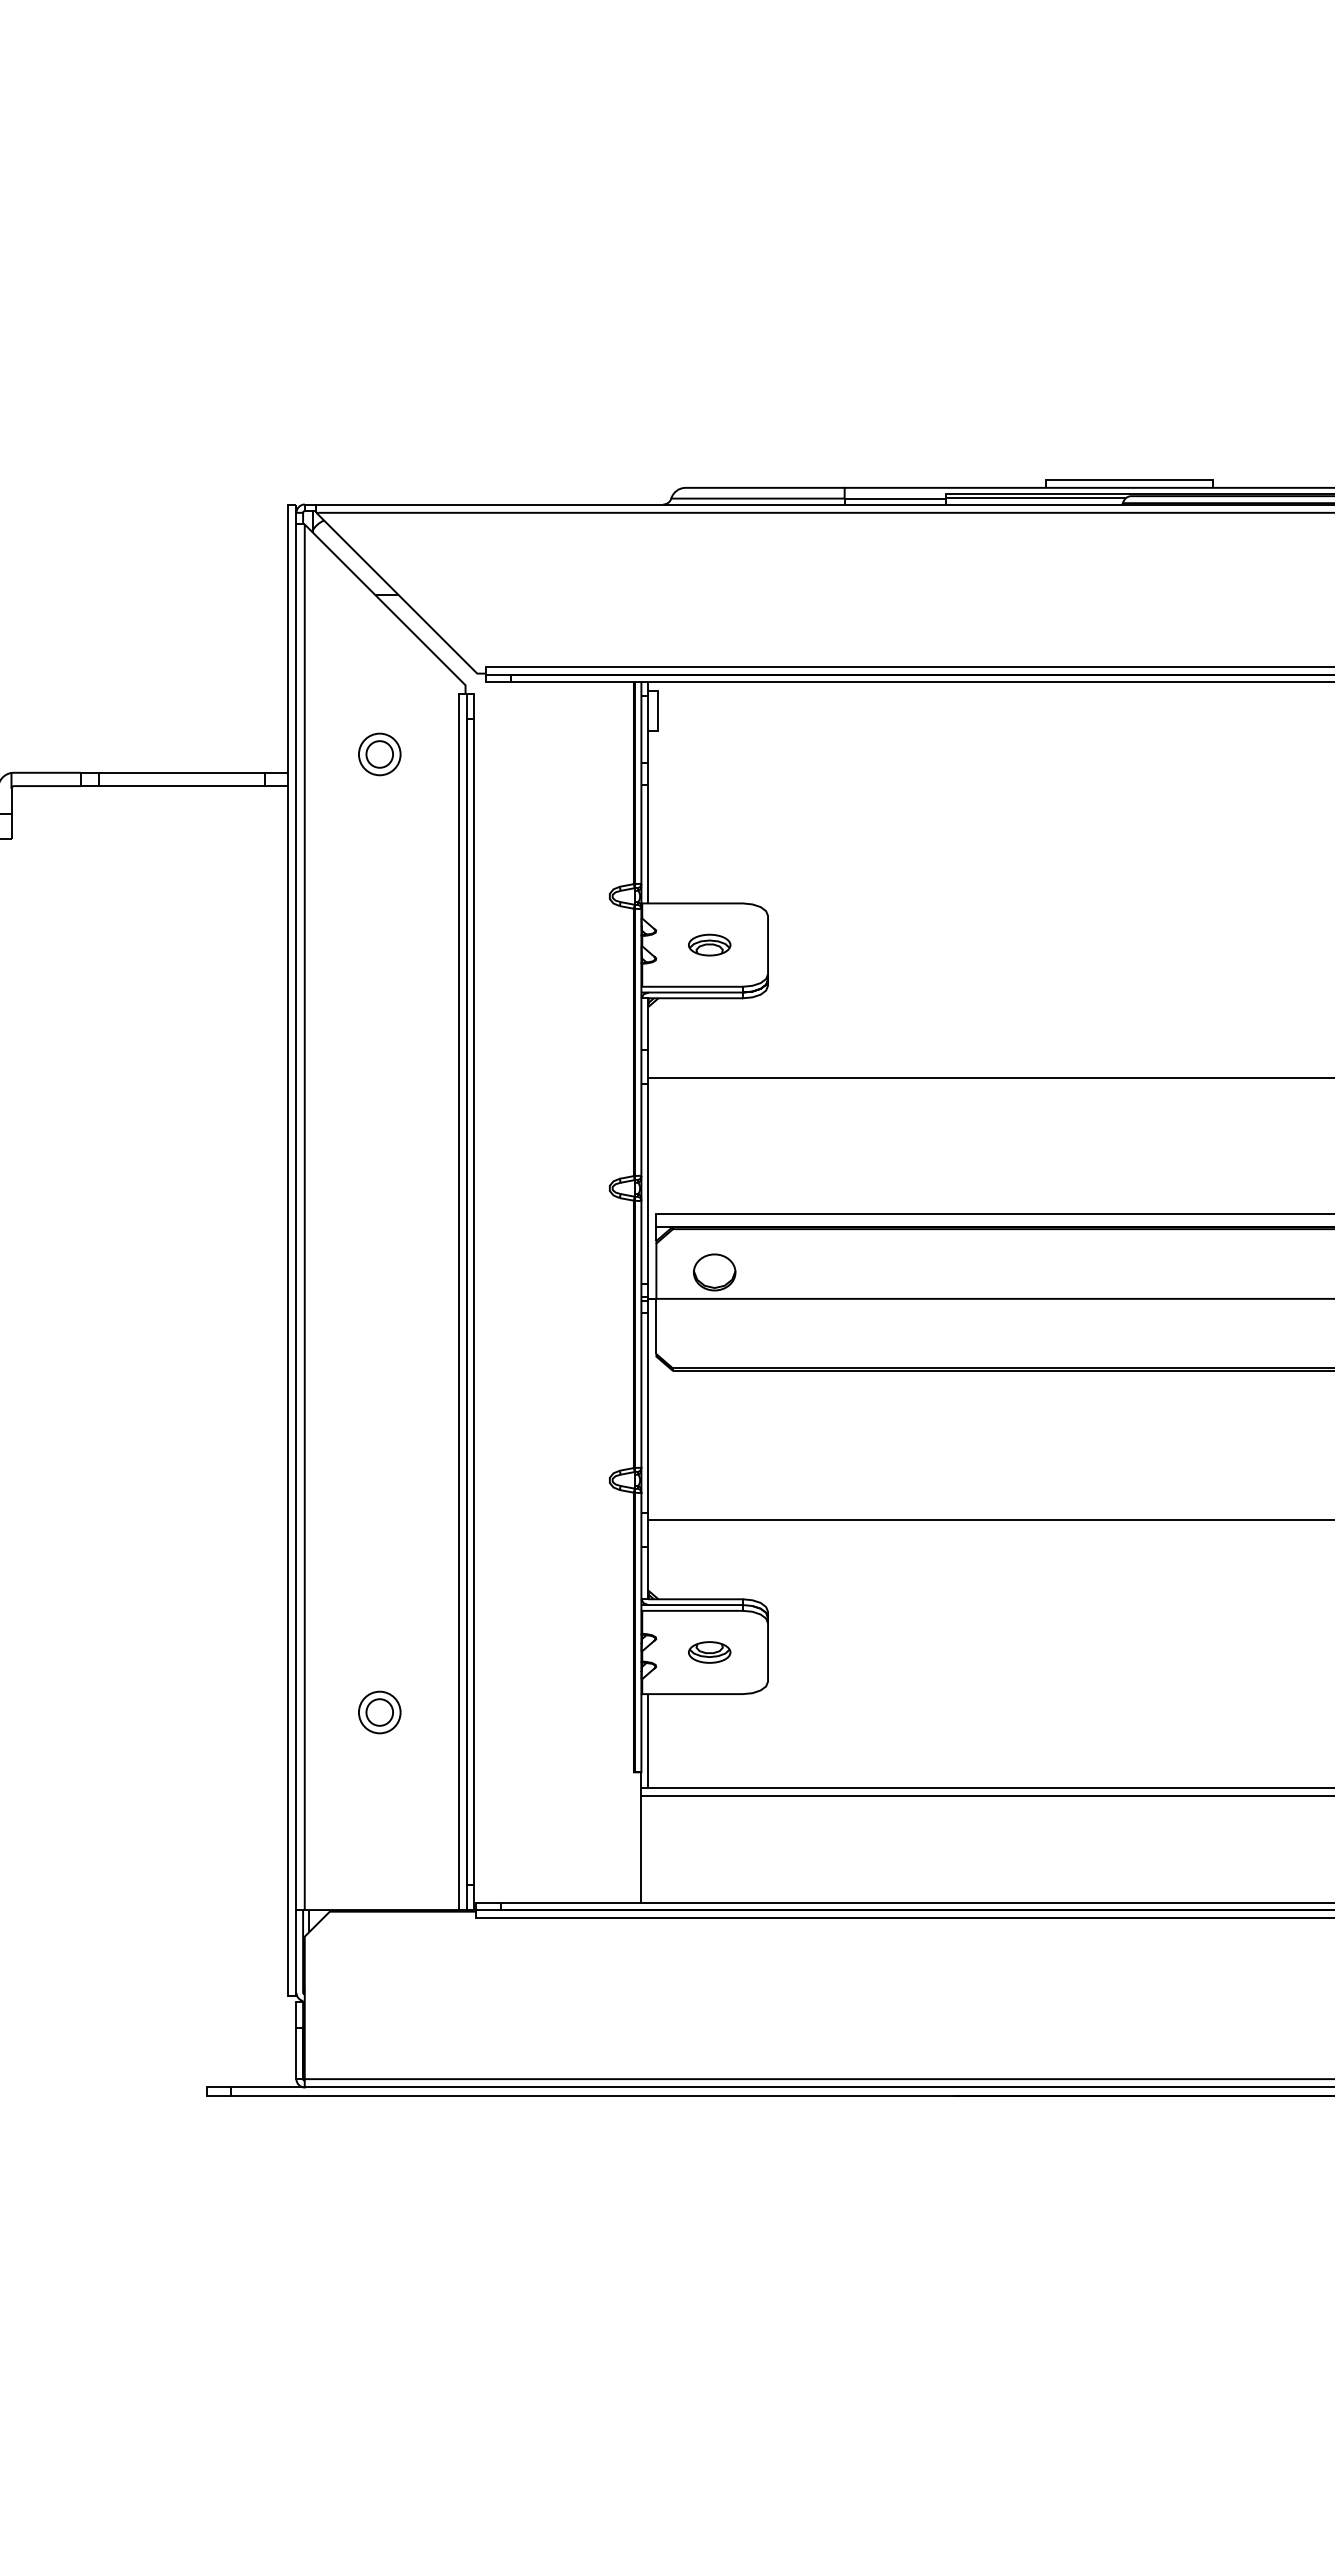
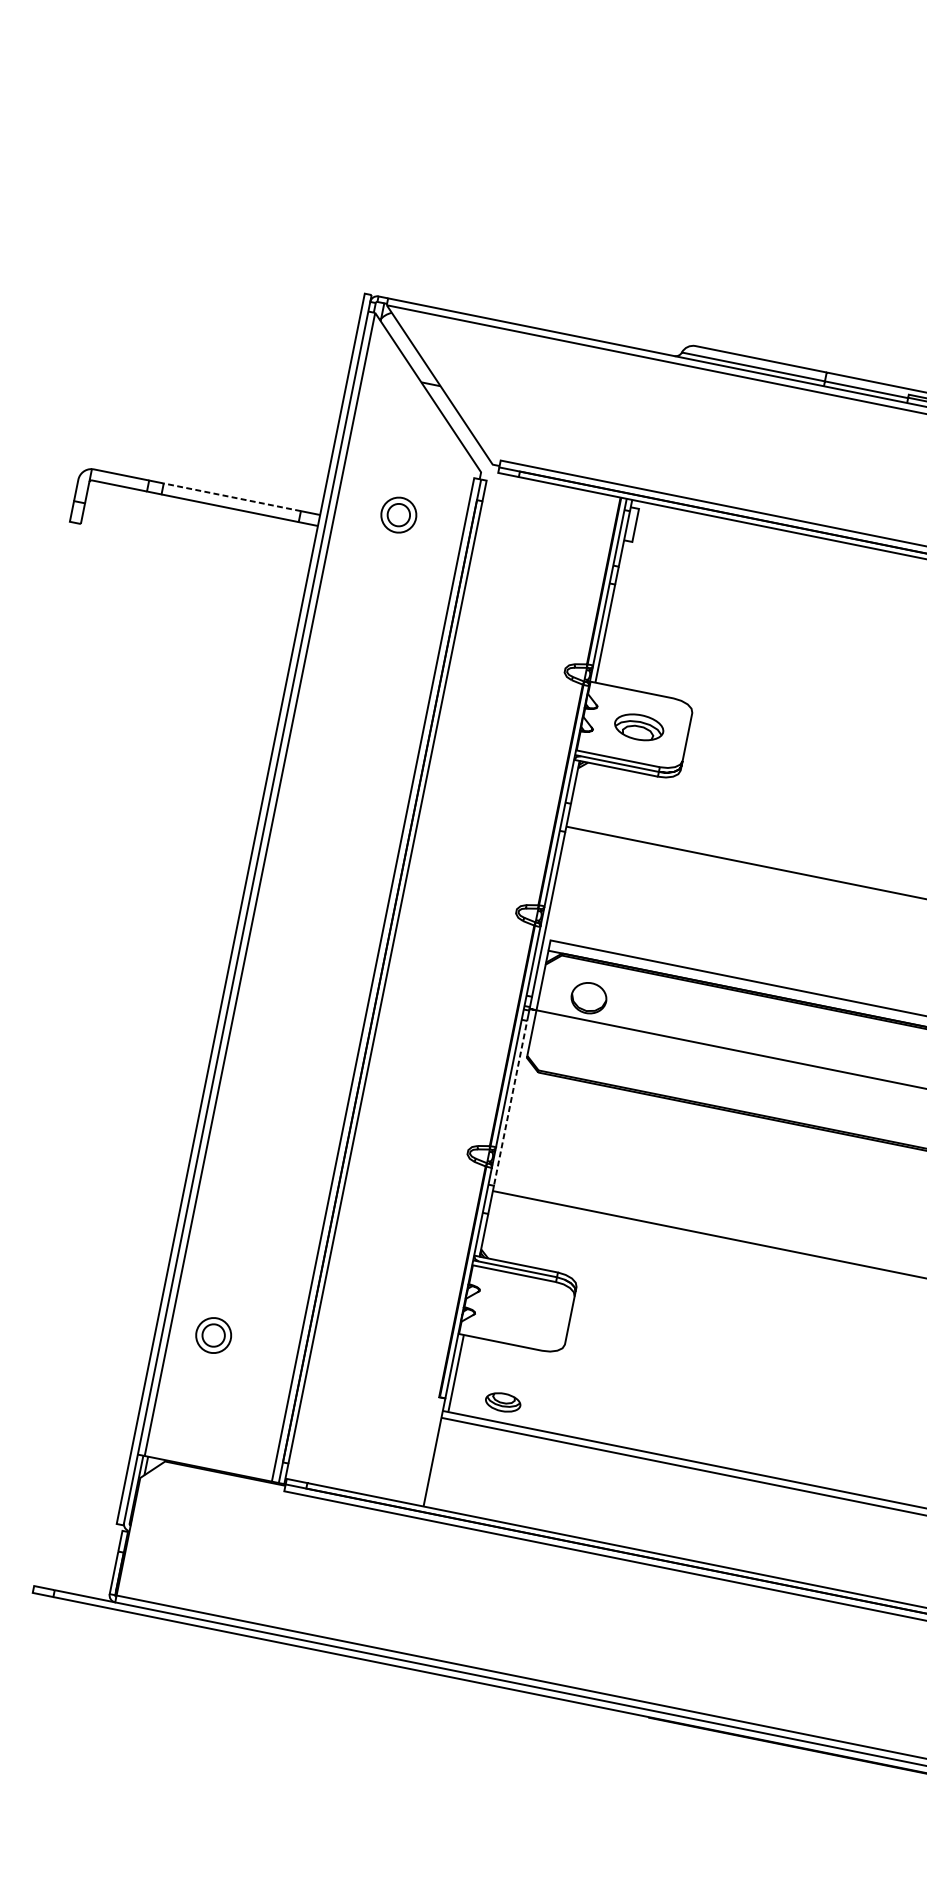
line: (181, 772) -> (232, 497), solid -> dashed
part: (709, 944) -> (639, 726), size x1.4
line: (648, 1409) -> (511, 1100), solid -> dashed
part: (709, 1652) -> (503, 1402), moved
part: (379, 1712) -> (213, 1335), moved

